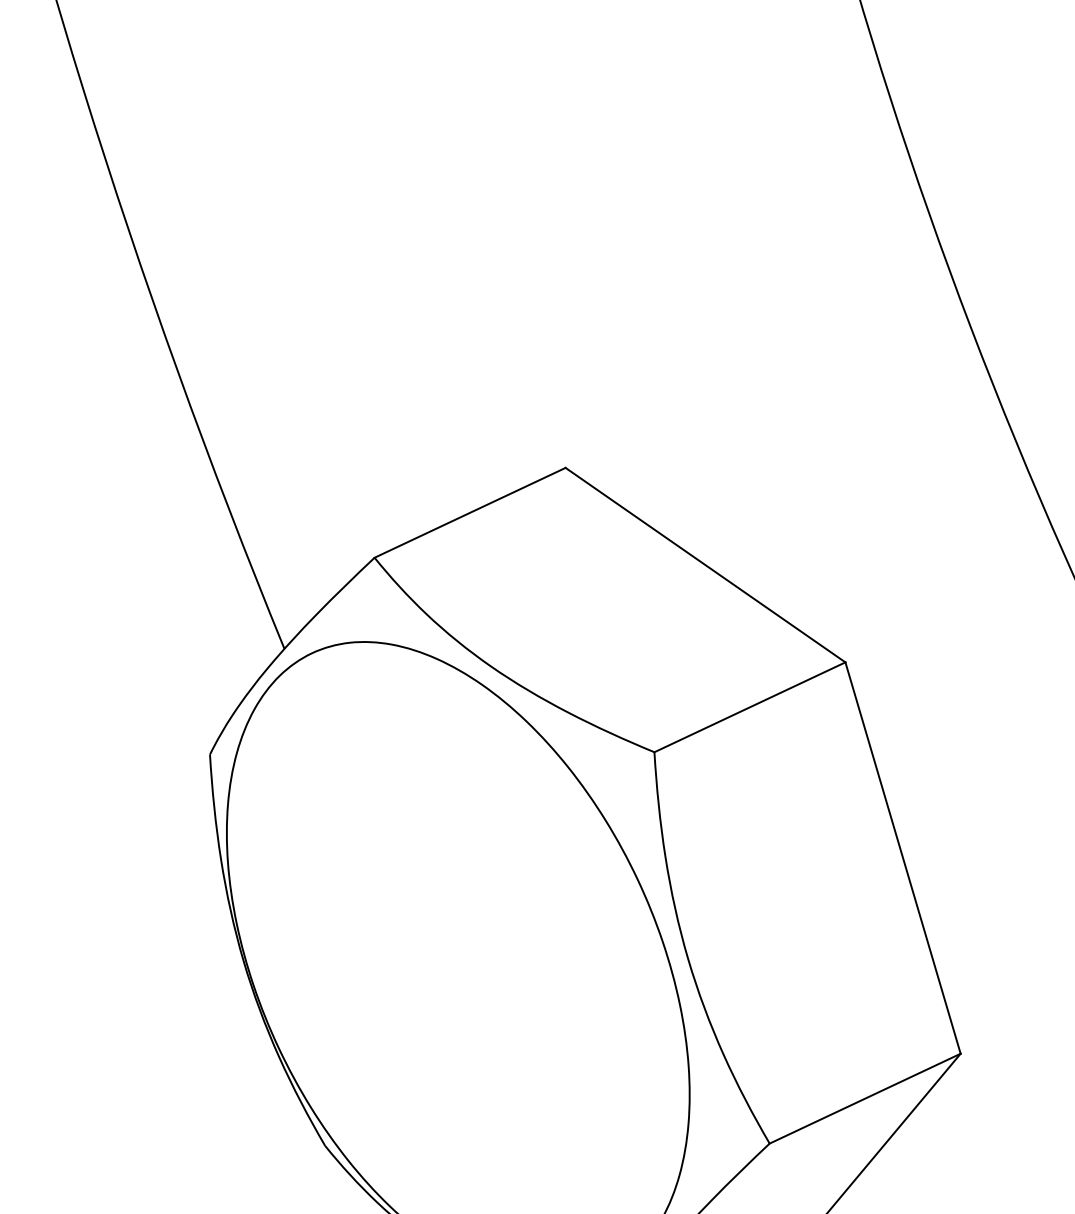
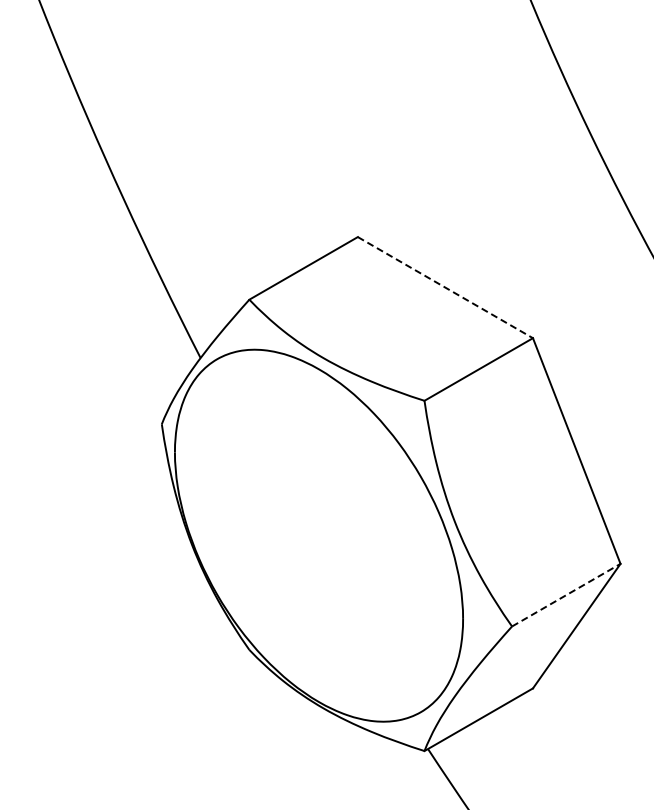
line: (705, 564) -> (445, 287), solid -> dashed
line: (865, 1099) -> (566, 595), solid -> dashed

